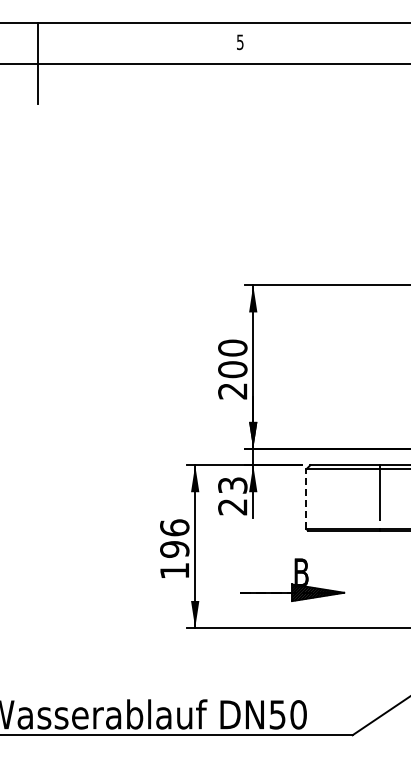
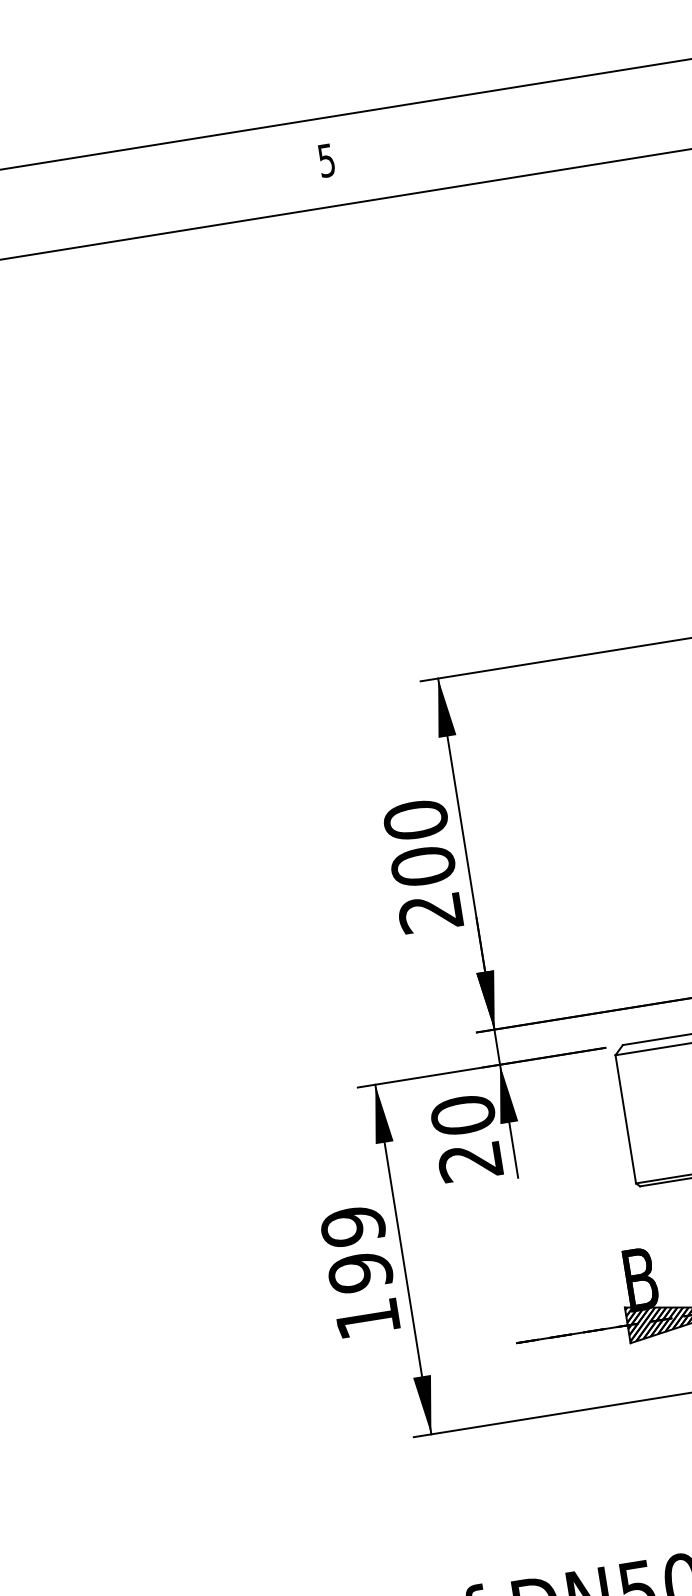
text: (232, 485) -> (462, 1115), 23 -> 20
line: (306, 499) -> (626, 1120), dashed -> solid
text: (174, 527) -> (352, 1225), 196 -> 199

